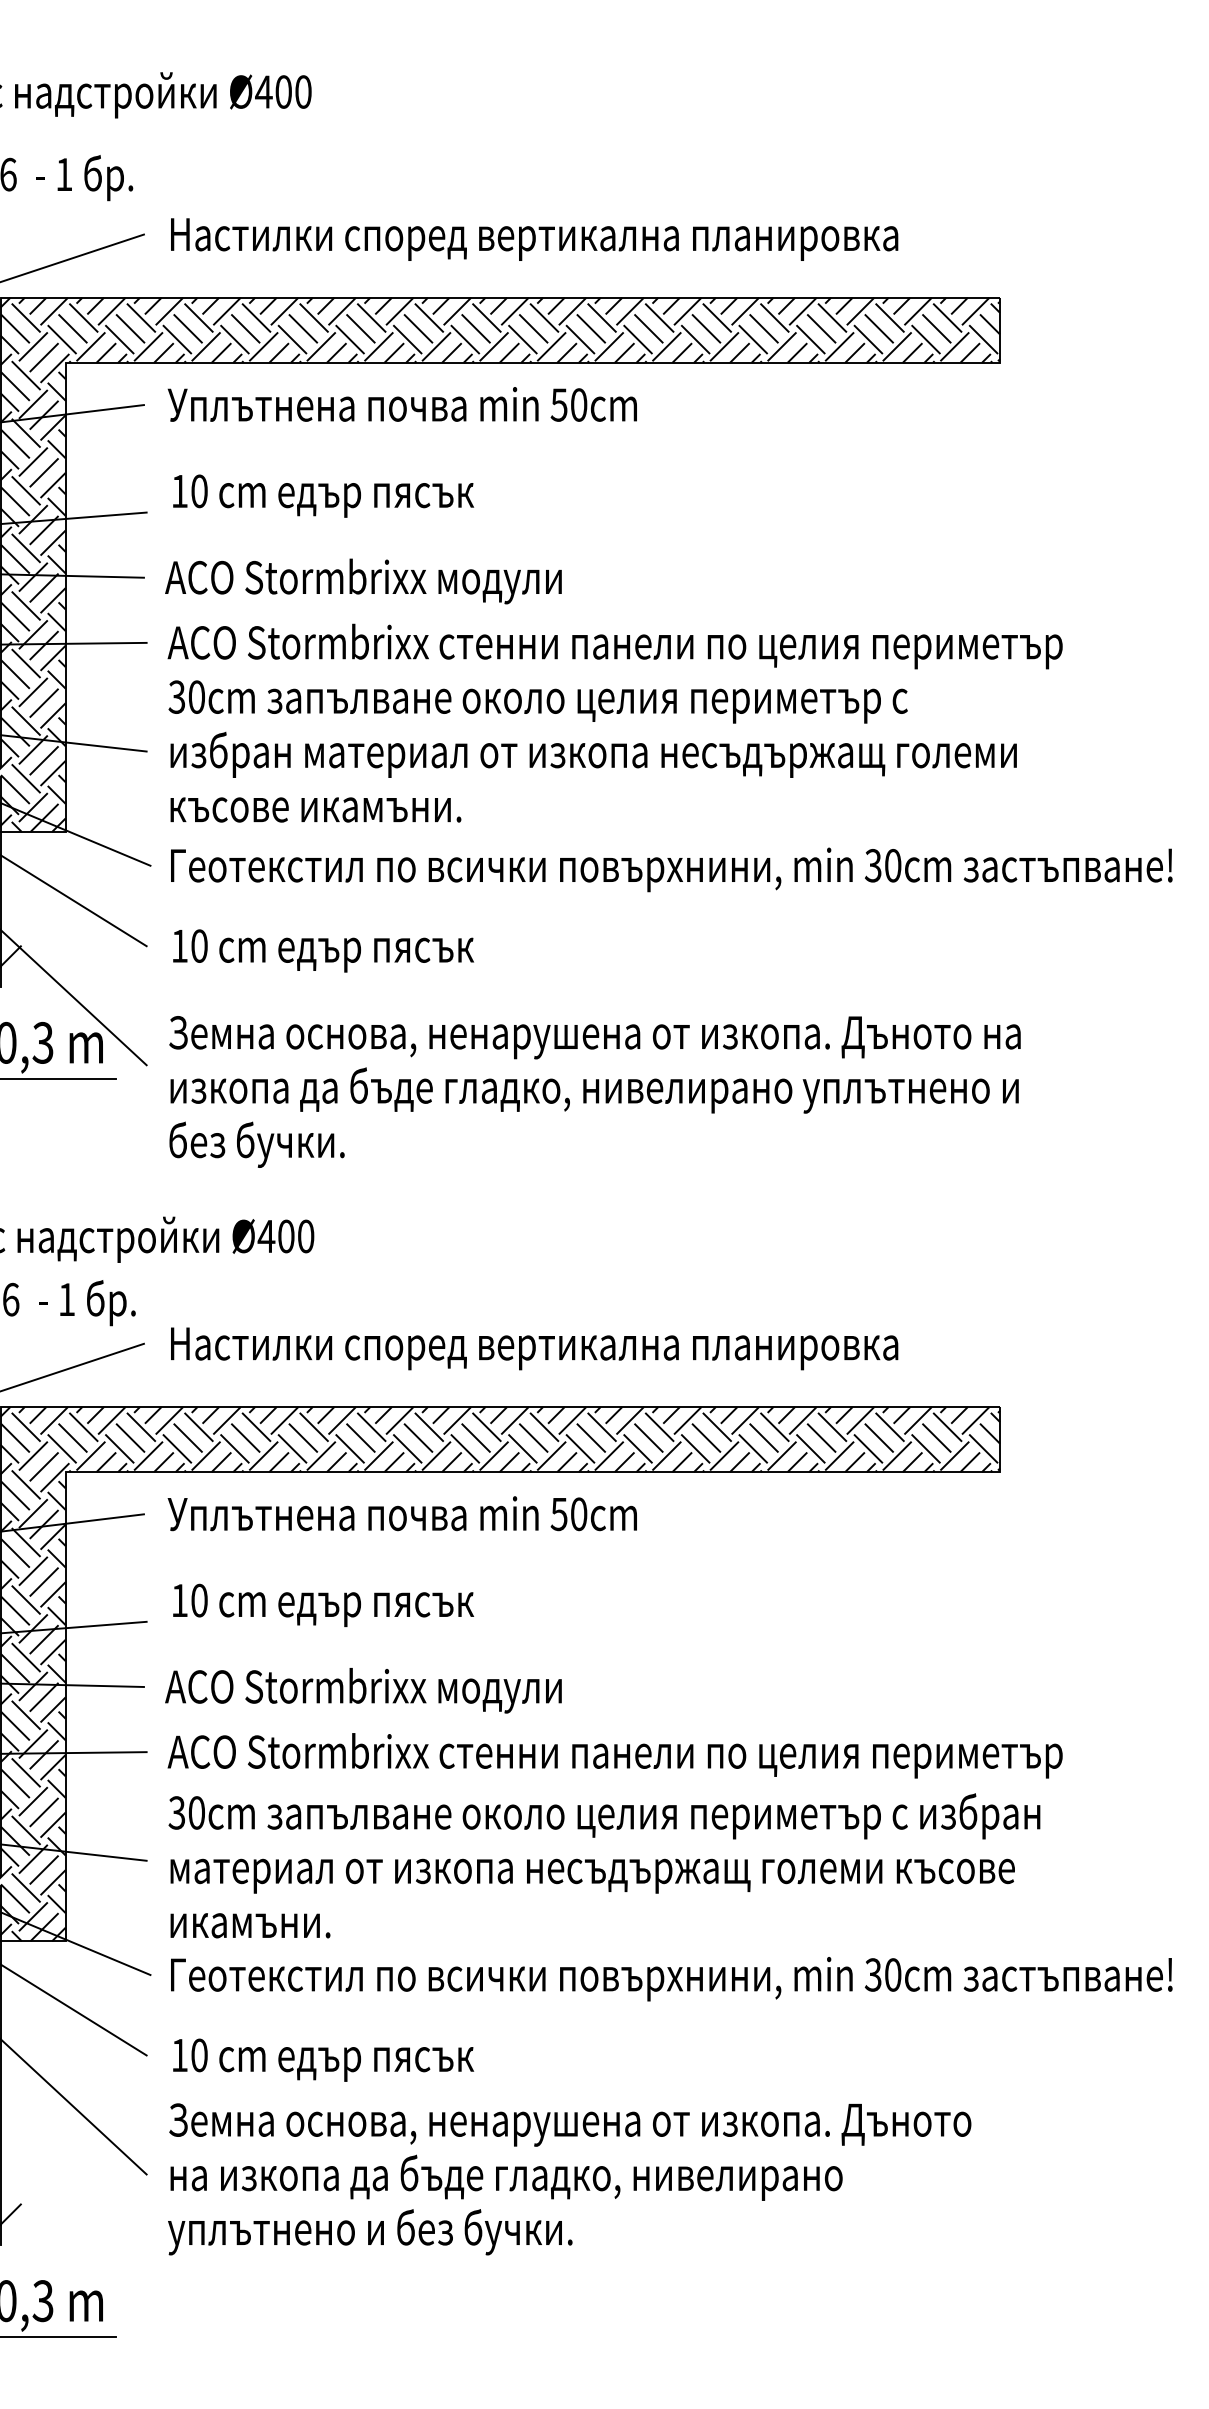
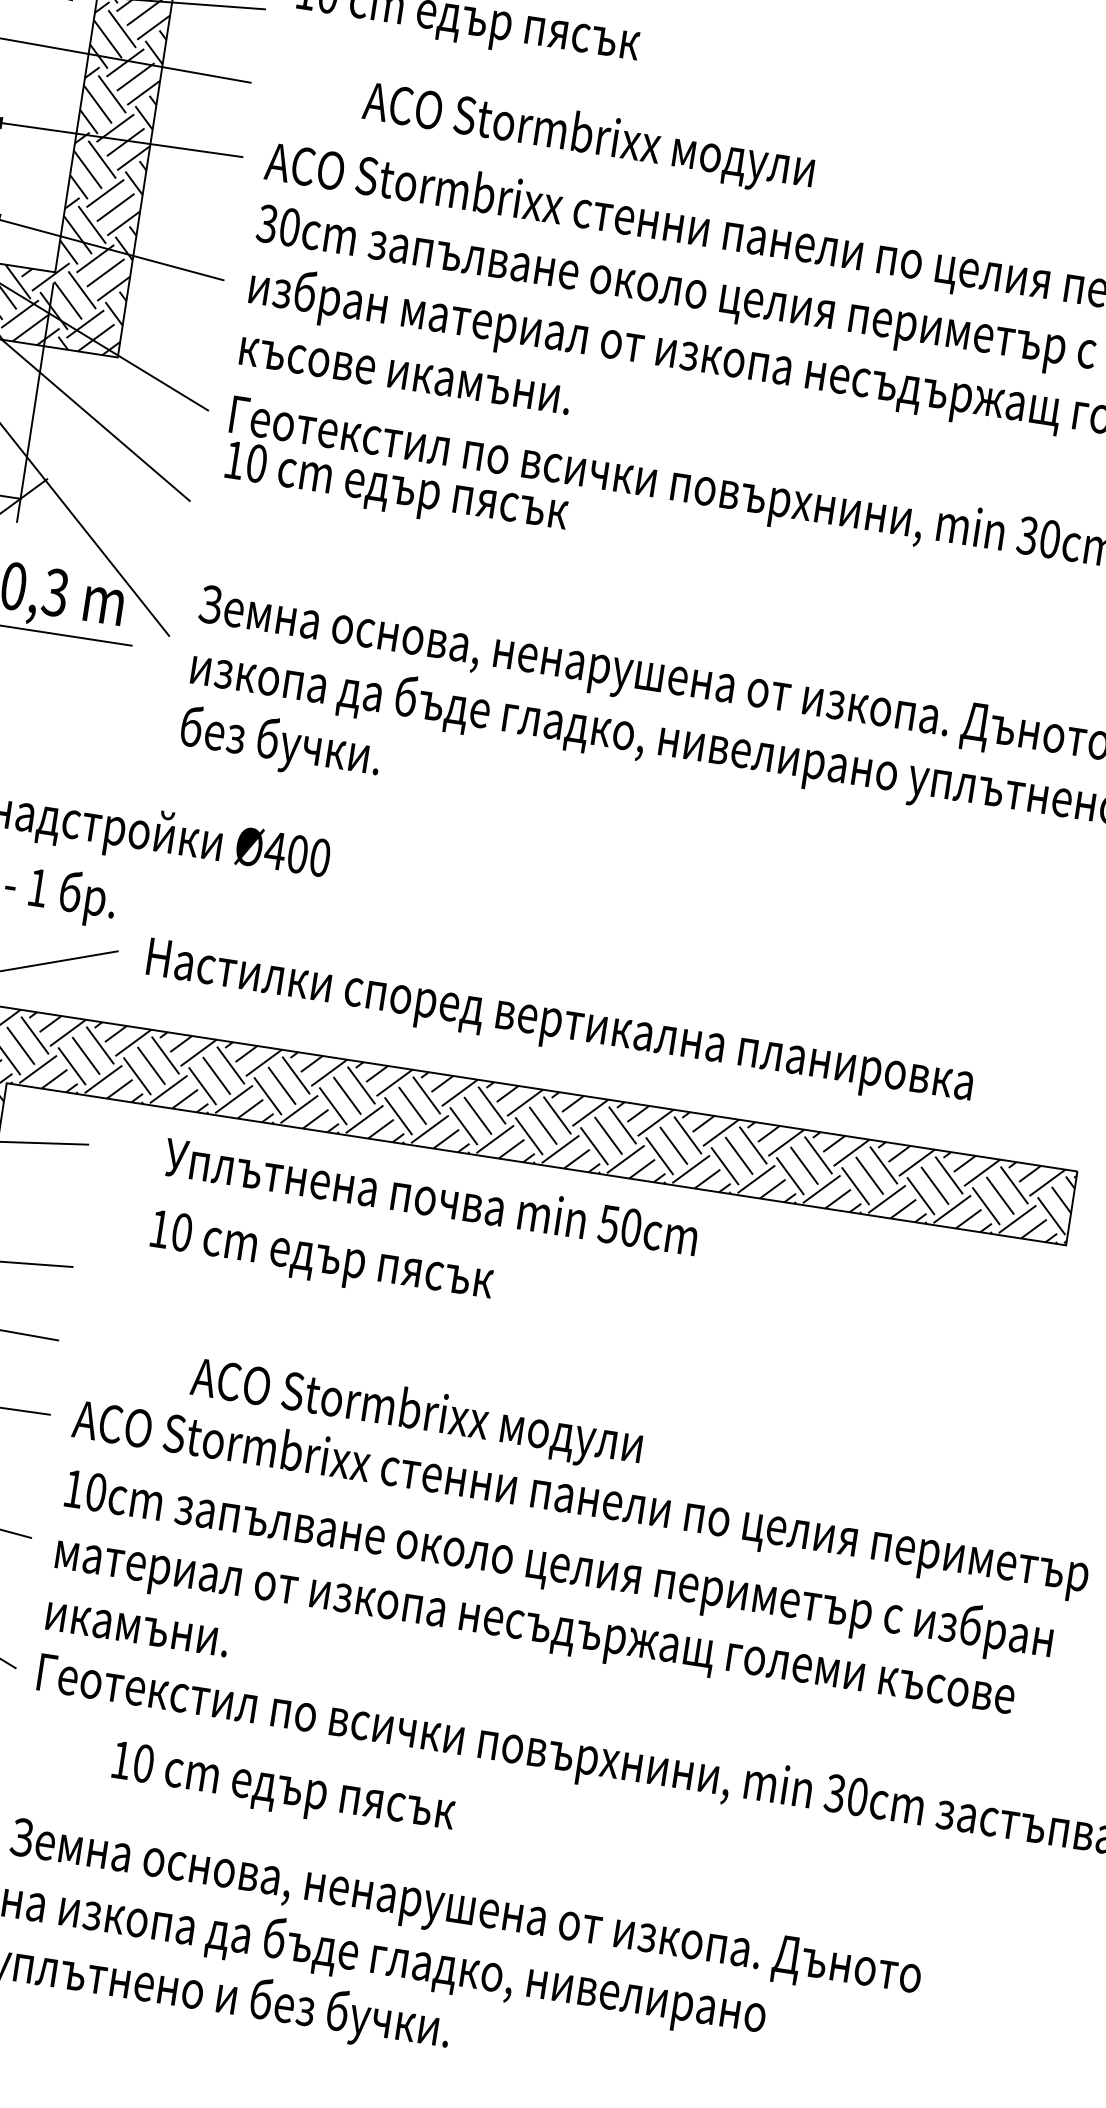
text: (363, 581) -> (588, 138), moved
text: (323, 950) -> (396, 490), moved
text: (401, 1513) -> (430, 1196), moved
text: (323, 1605) -> (321, 1259), moved
text: (363, 1690) -> (416, 1414), moved
text: (176, 1812) -> (73, 1488), 30cm -> 10cm
text: (323, 2059) -> (283, 1789), moved

